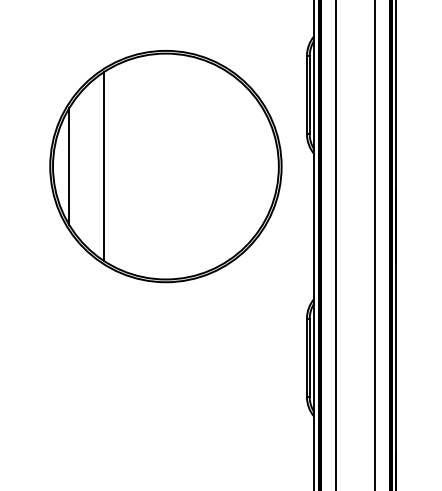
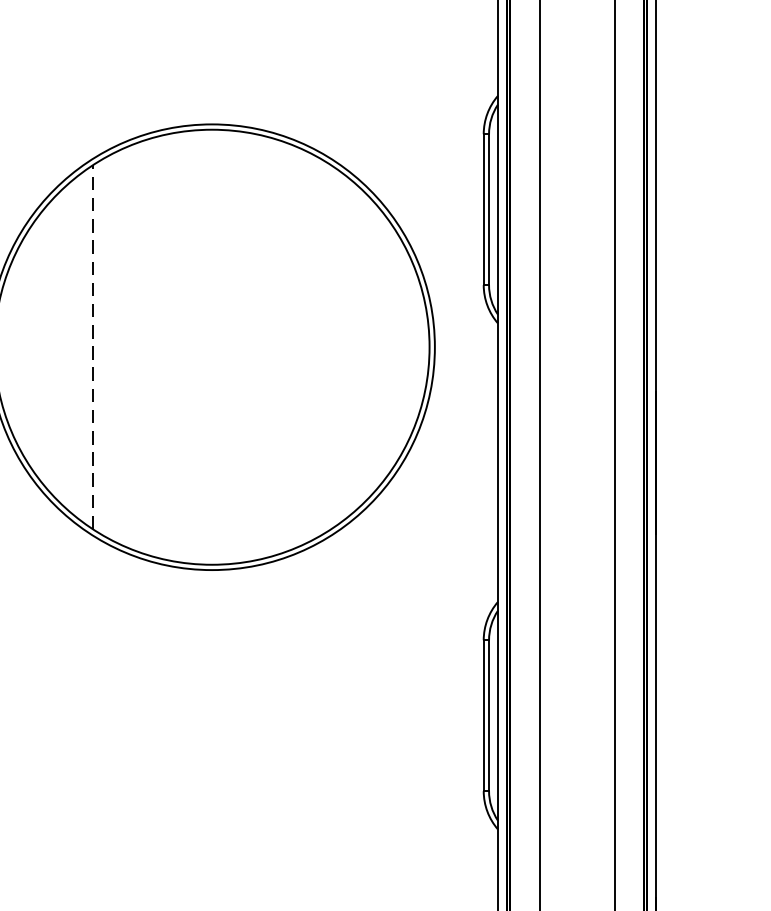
line: (69, 166) -> (26, 347), removed
line: (104, 166) -> (93, 347), solid -> dashed

